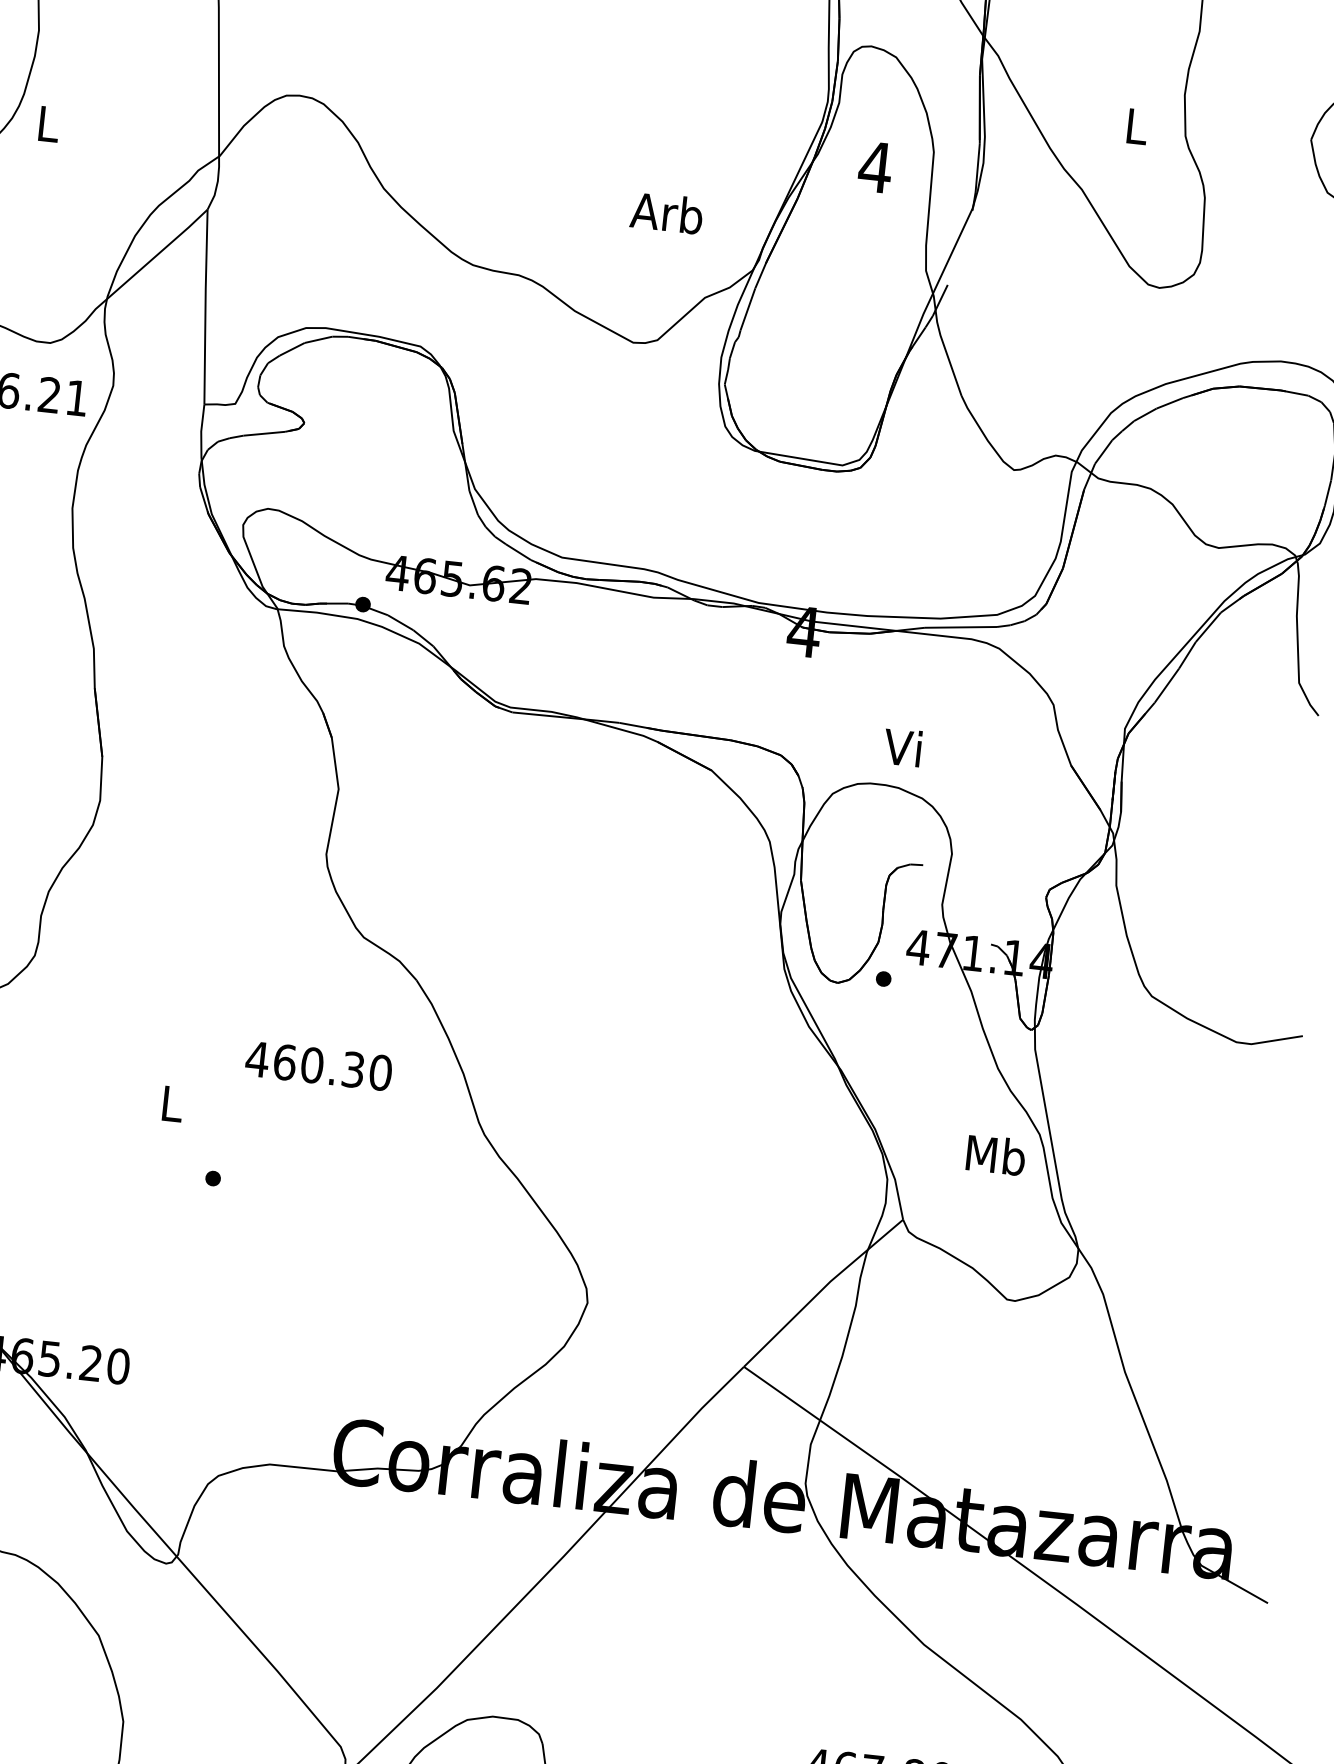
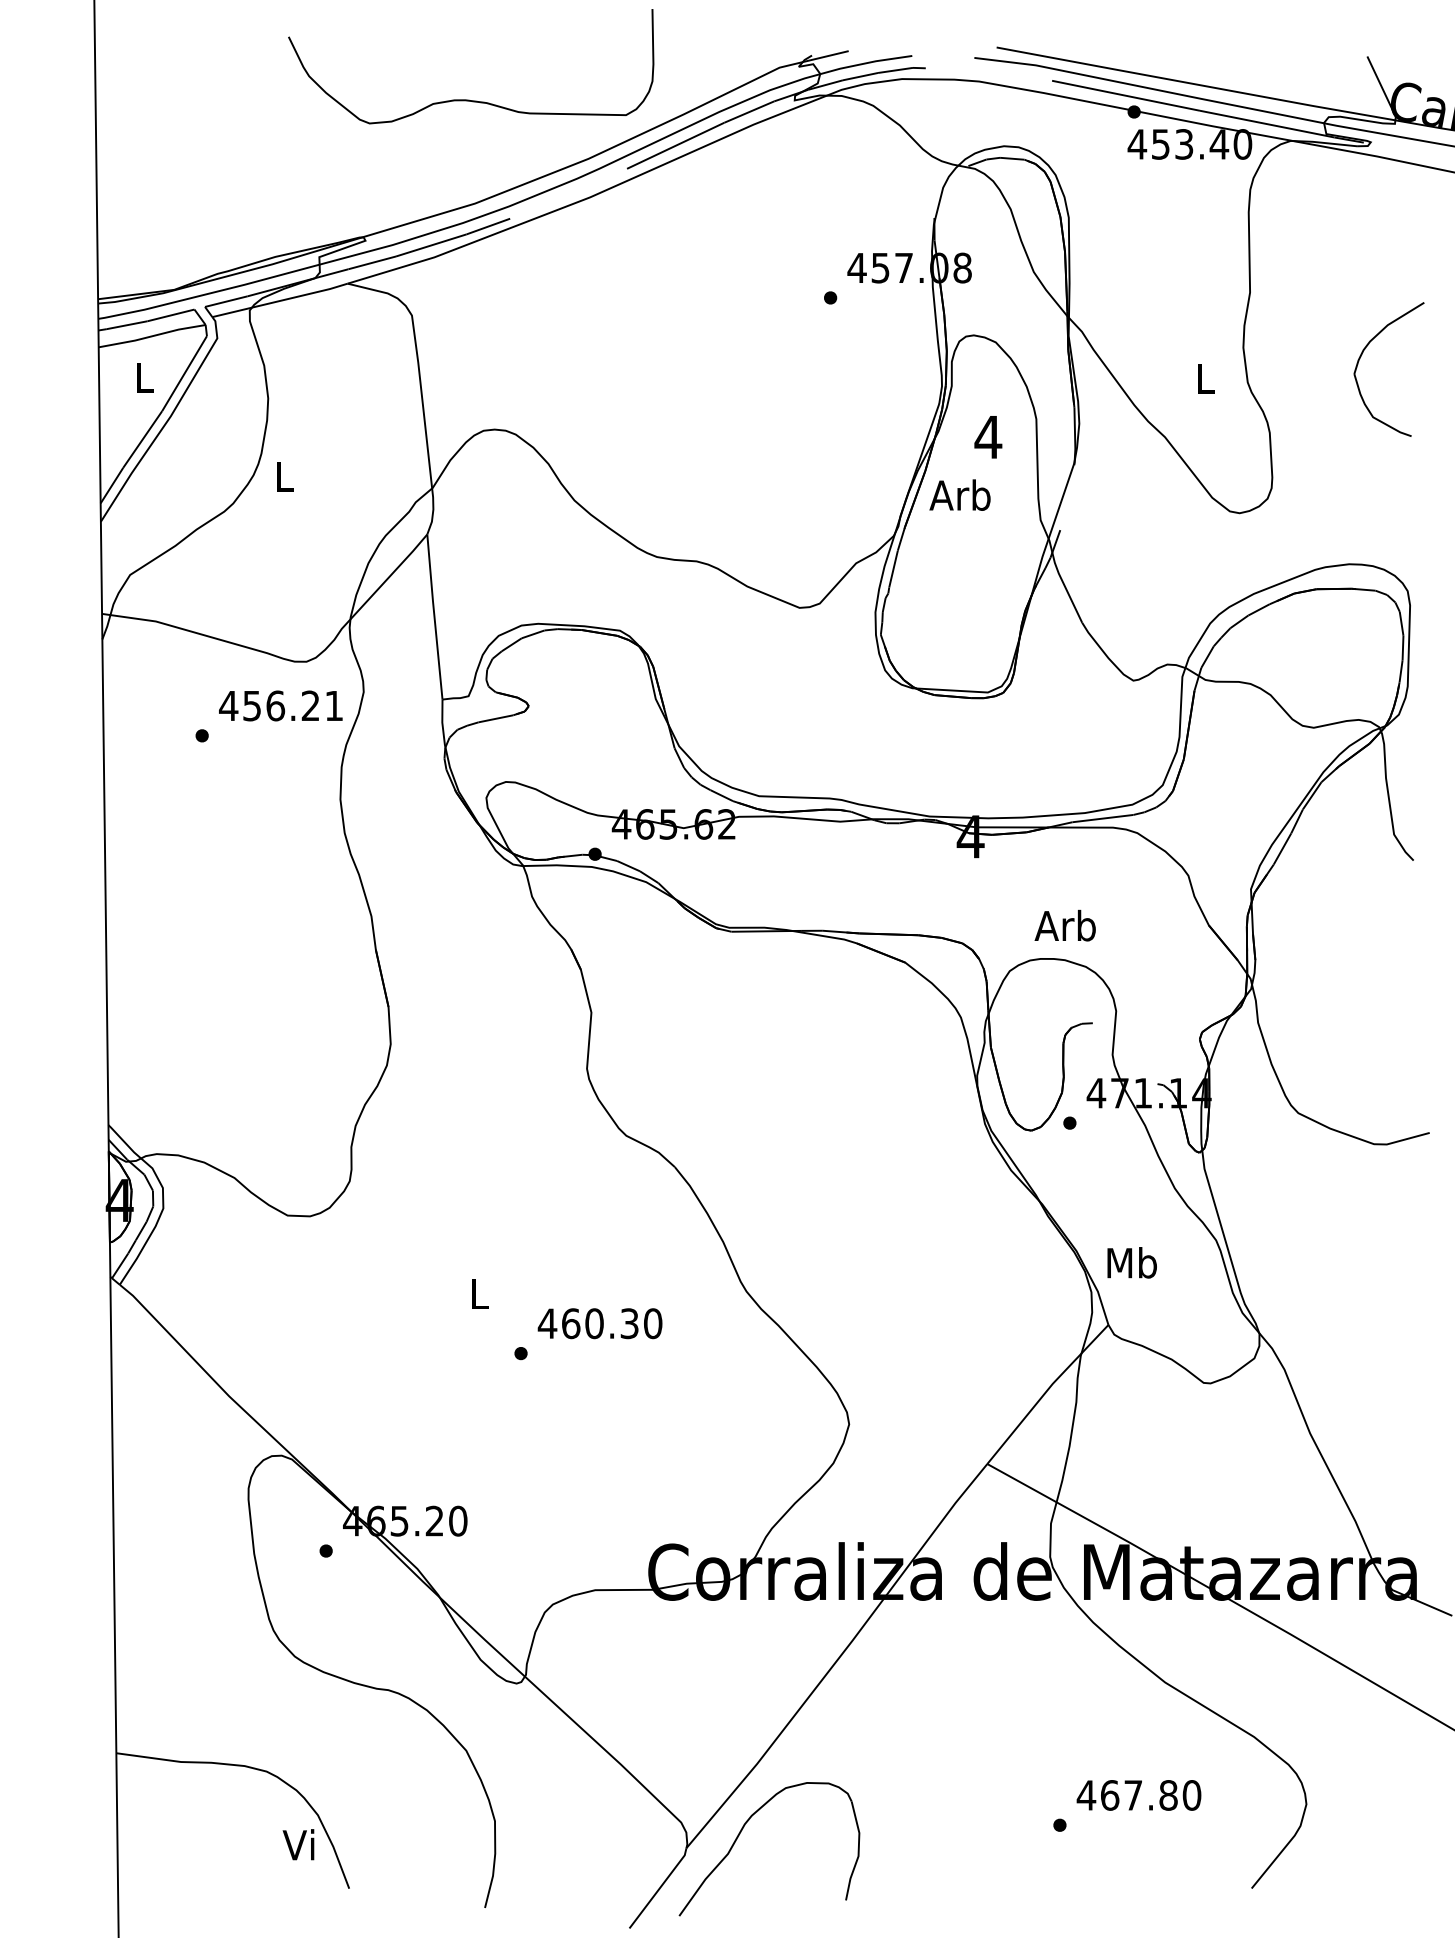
text: (666, 212) -> (959, 494), moved
text: (902, 747) -> (1064, 925), Vi -> Arb
text: (318, 1065) -> (599, 1323), moved
text: (995, 1154) -> (1131, 1262), moved

